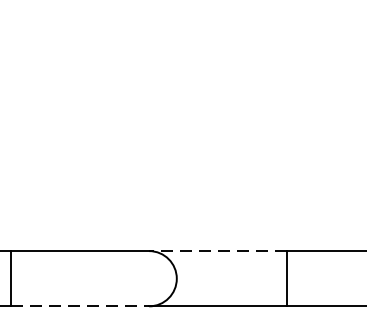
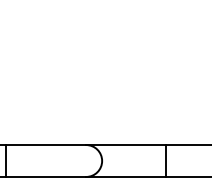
line: (218, 251) -> (126, 145), dashed -> solid
line: (80, 305) -> (46, 176), dashed -> solid

